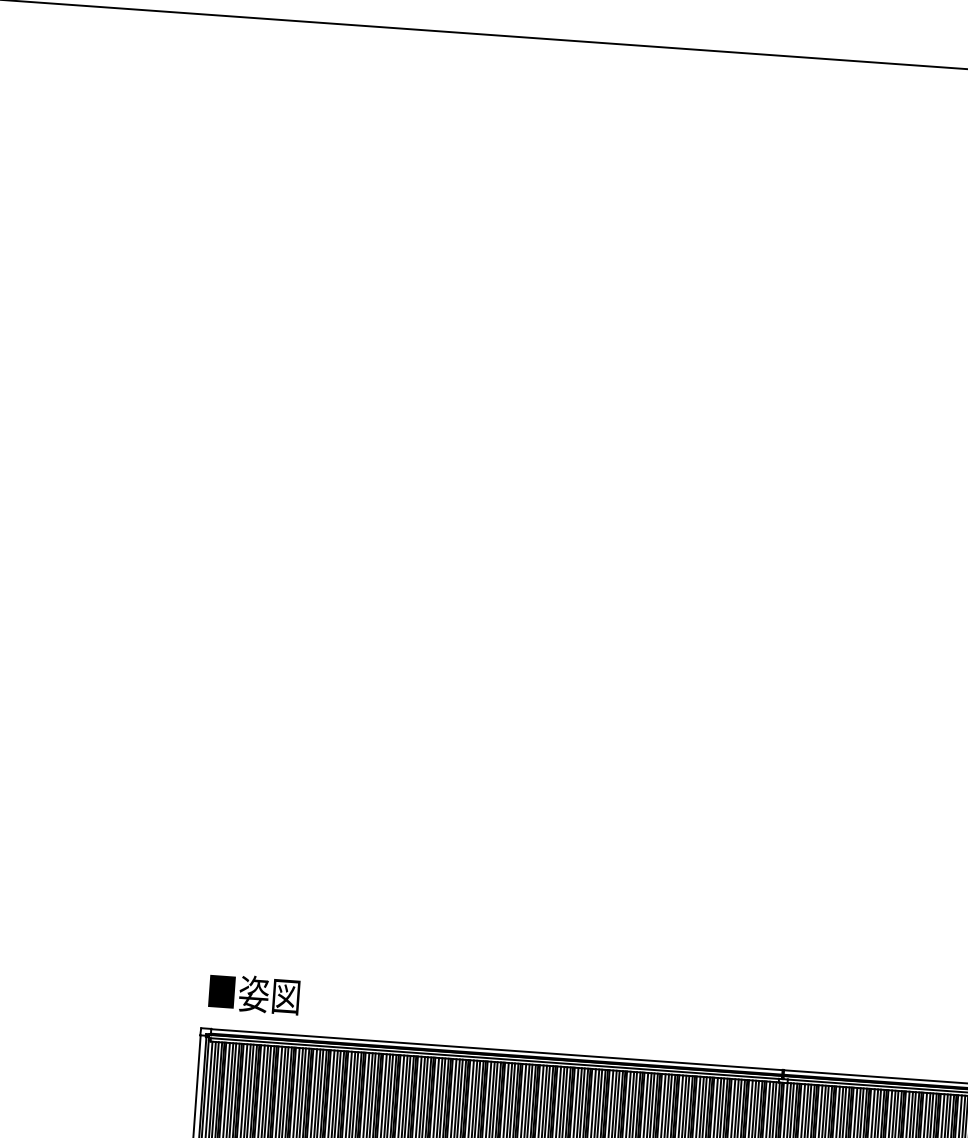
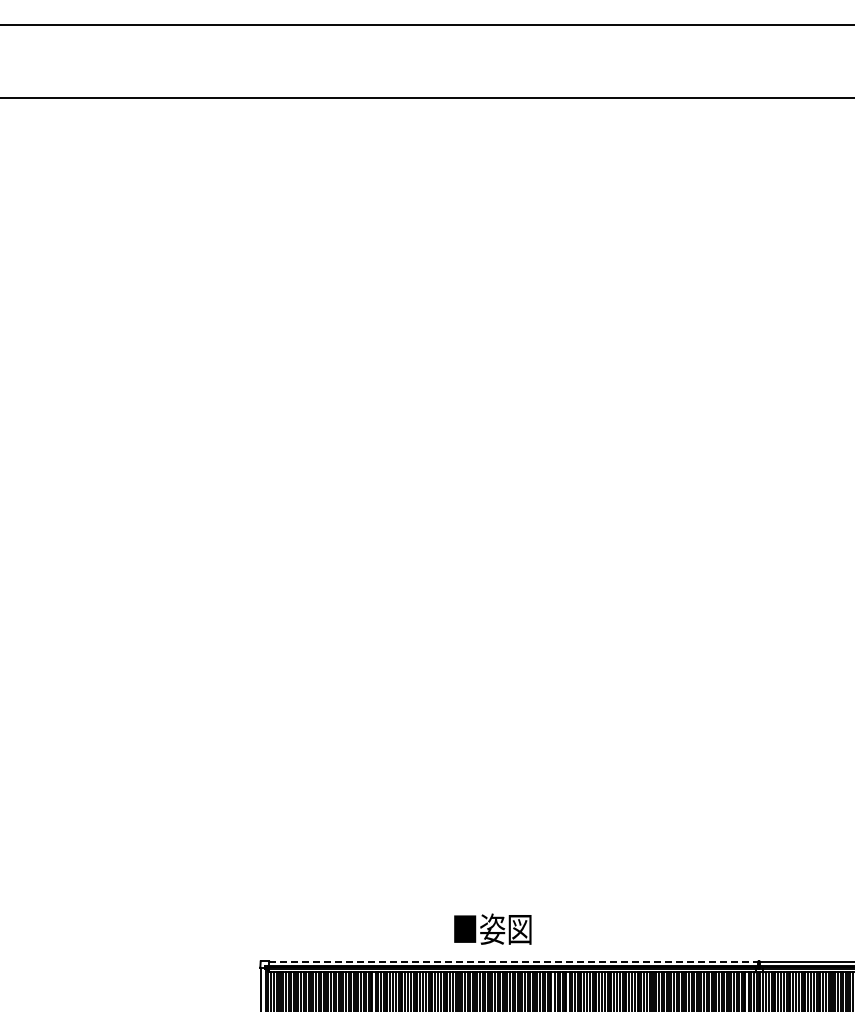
text: (253, 993) -> (492, 928), moved
line: (496, 1049) -> (513, 961), solid -> dashed

